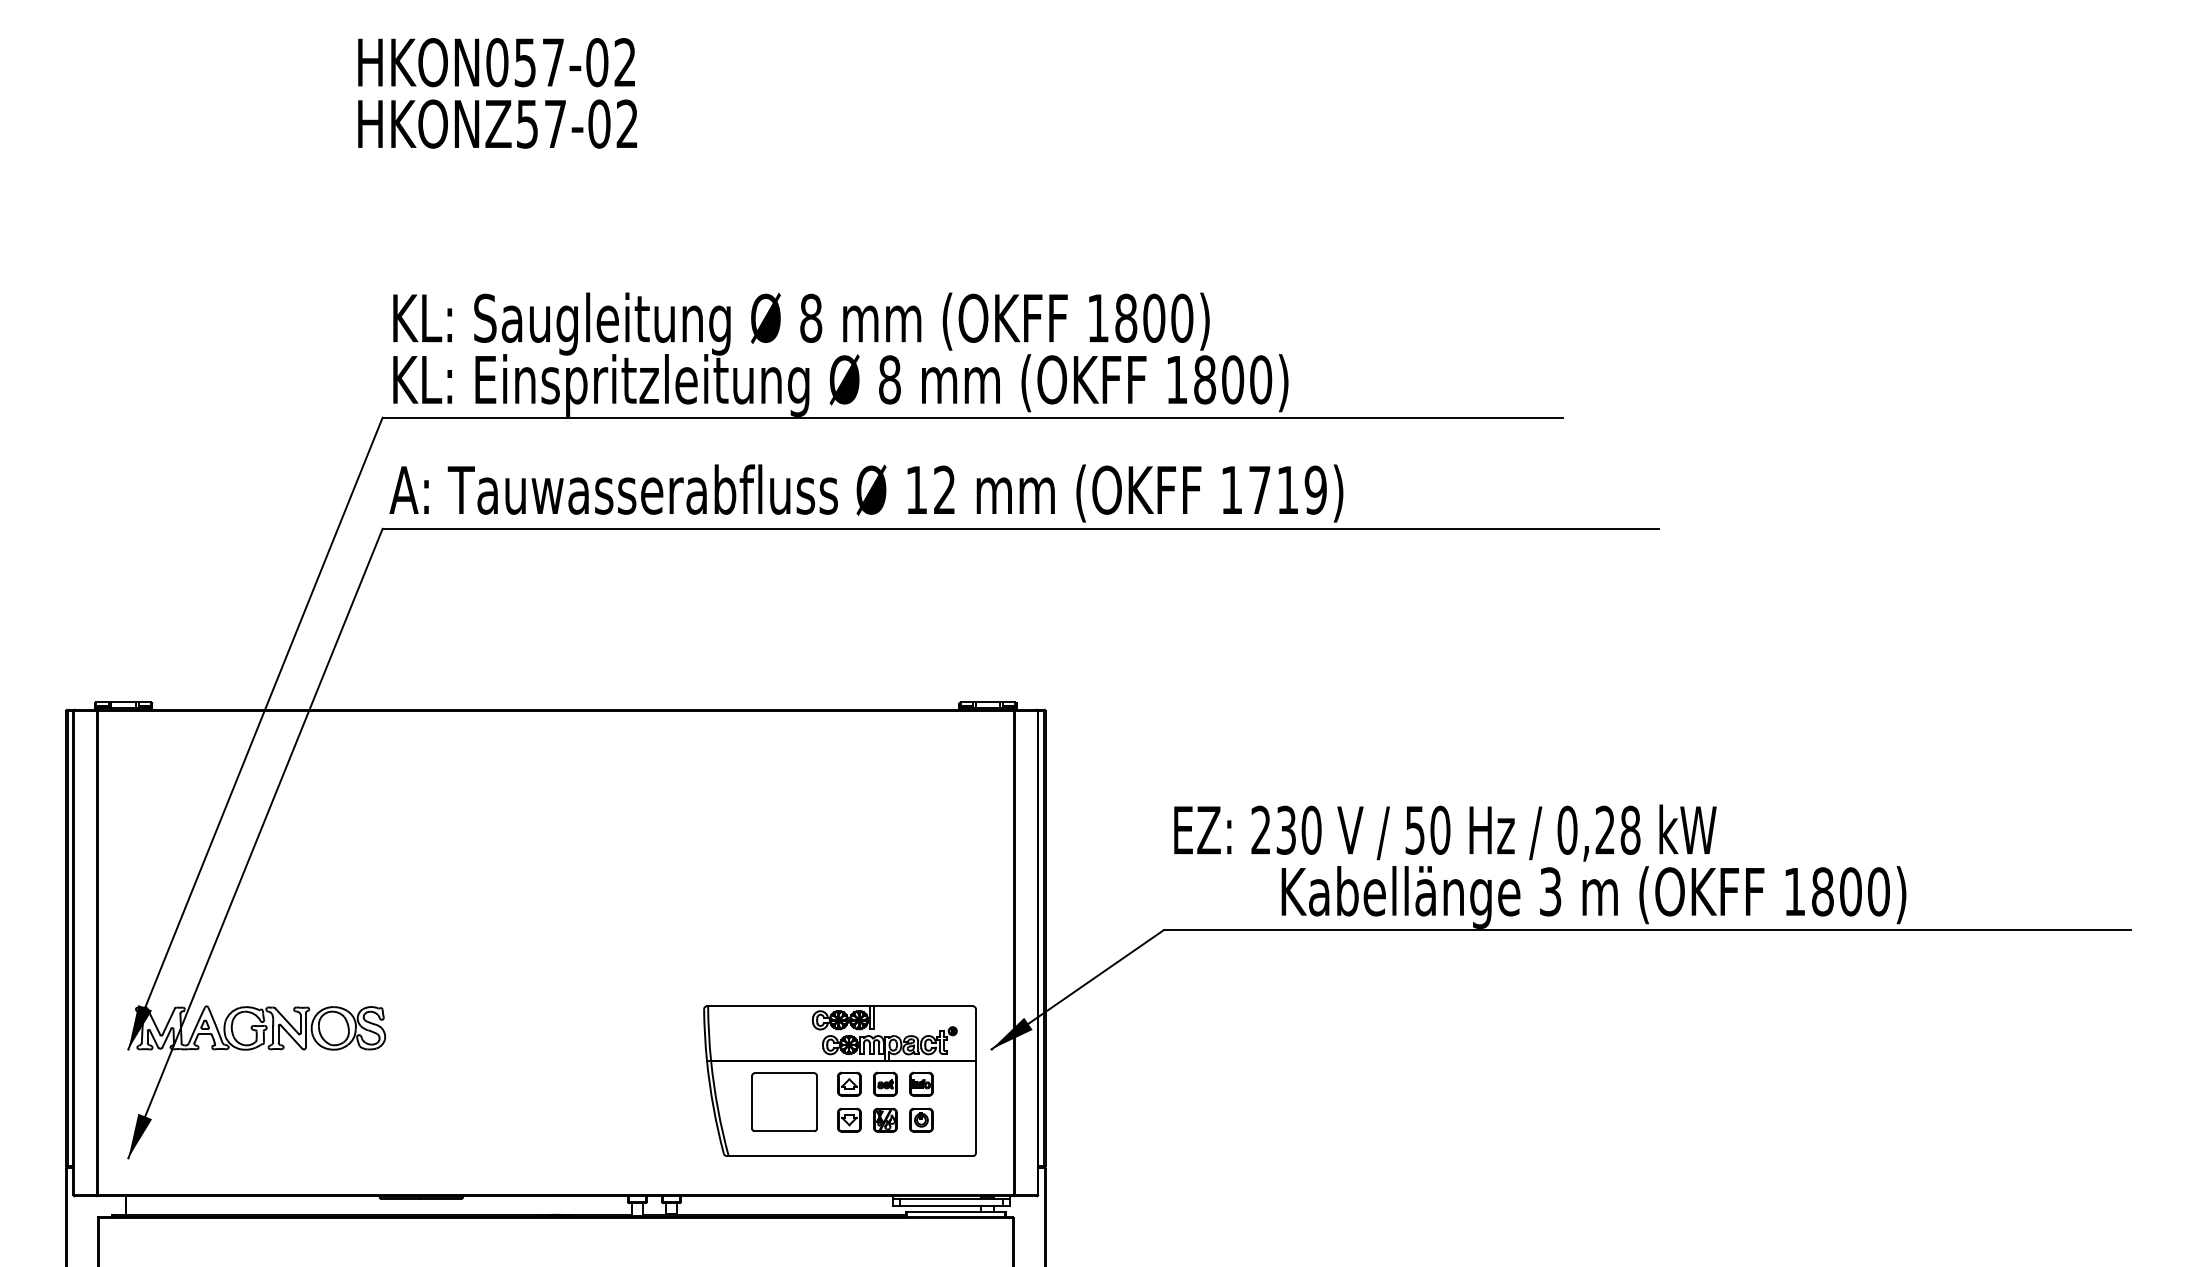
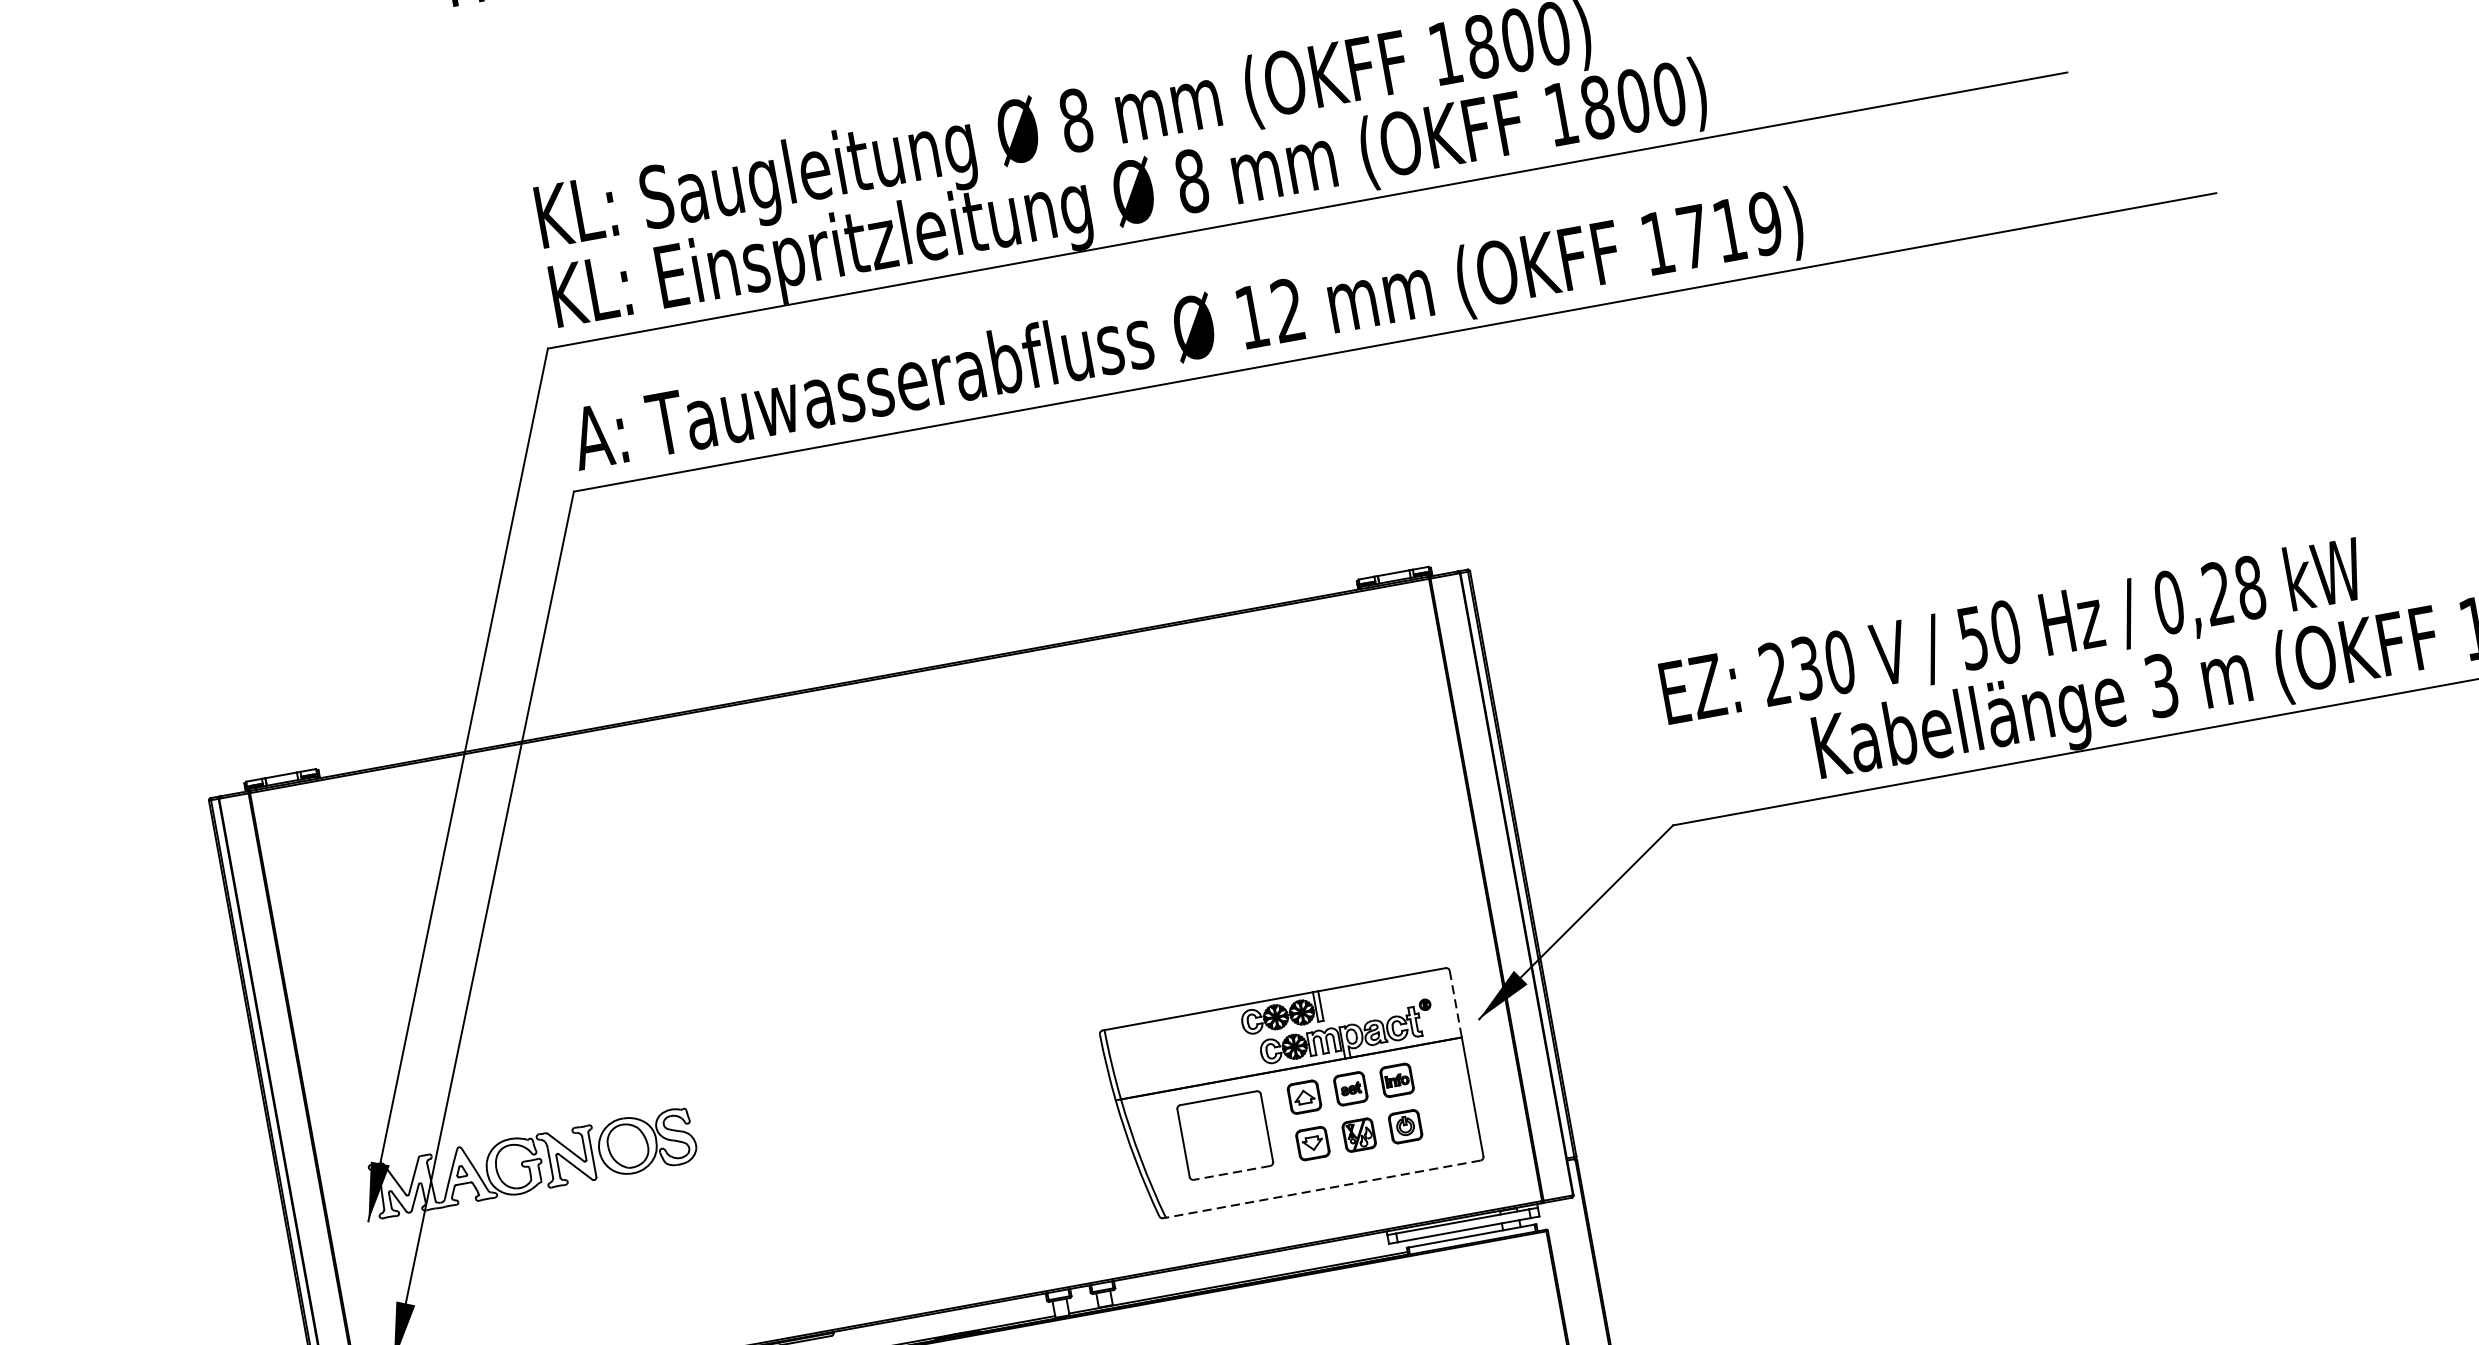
line: (975, 1034) -> (1455, 1003), solid -> dashed
line: (784, 1131) -> (1232, 1173), solid -> dashed
line: (850, 1155) -> (1322, 1188), solid -> dashed

